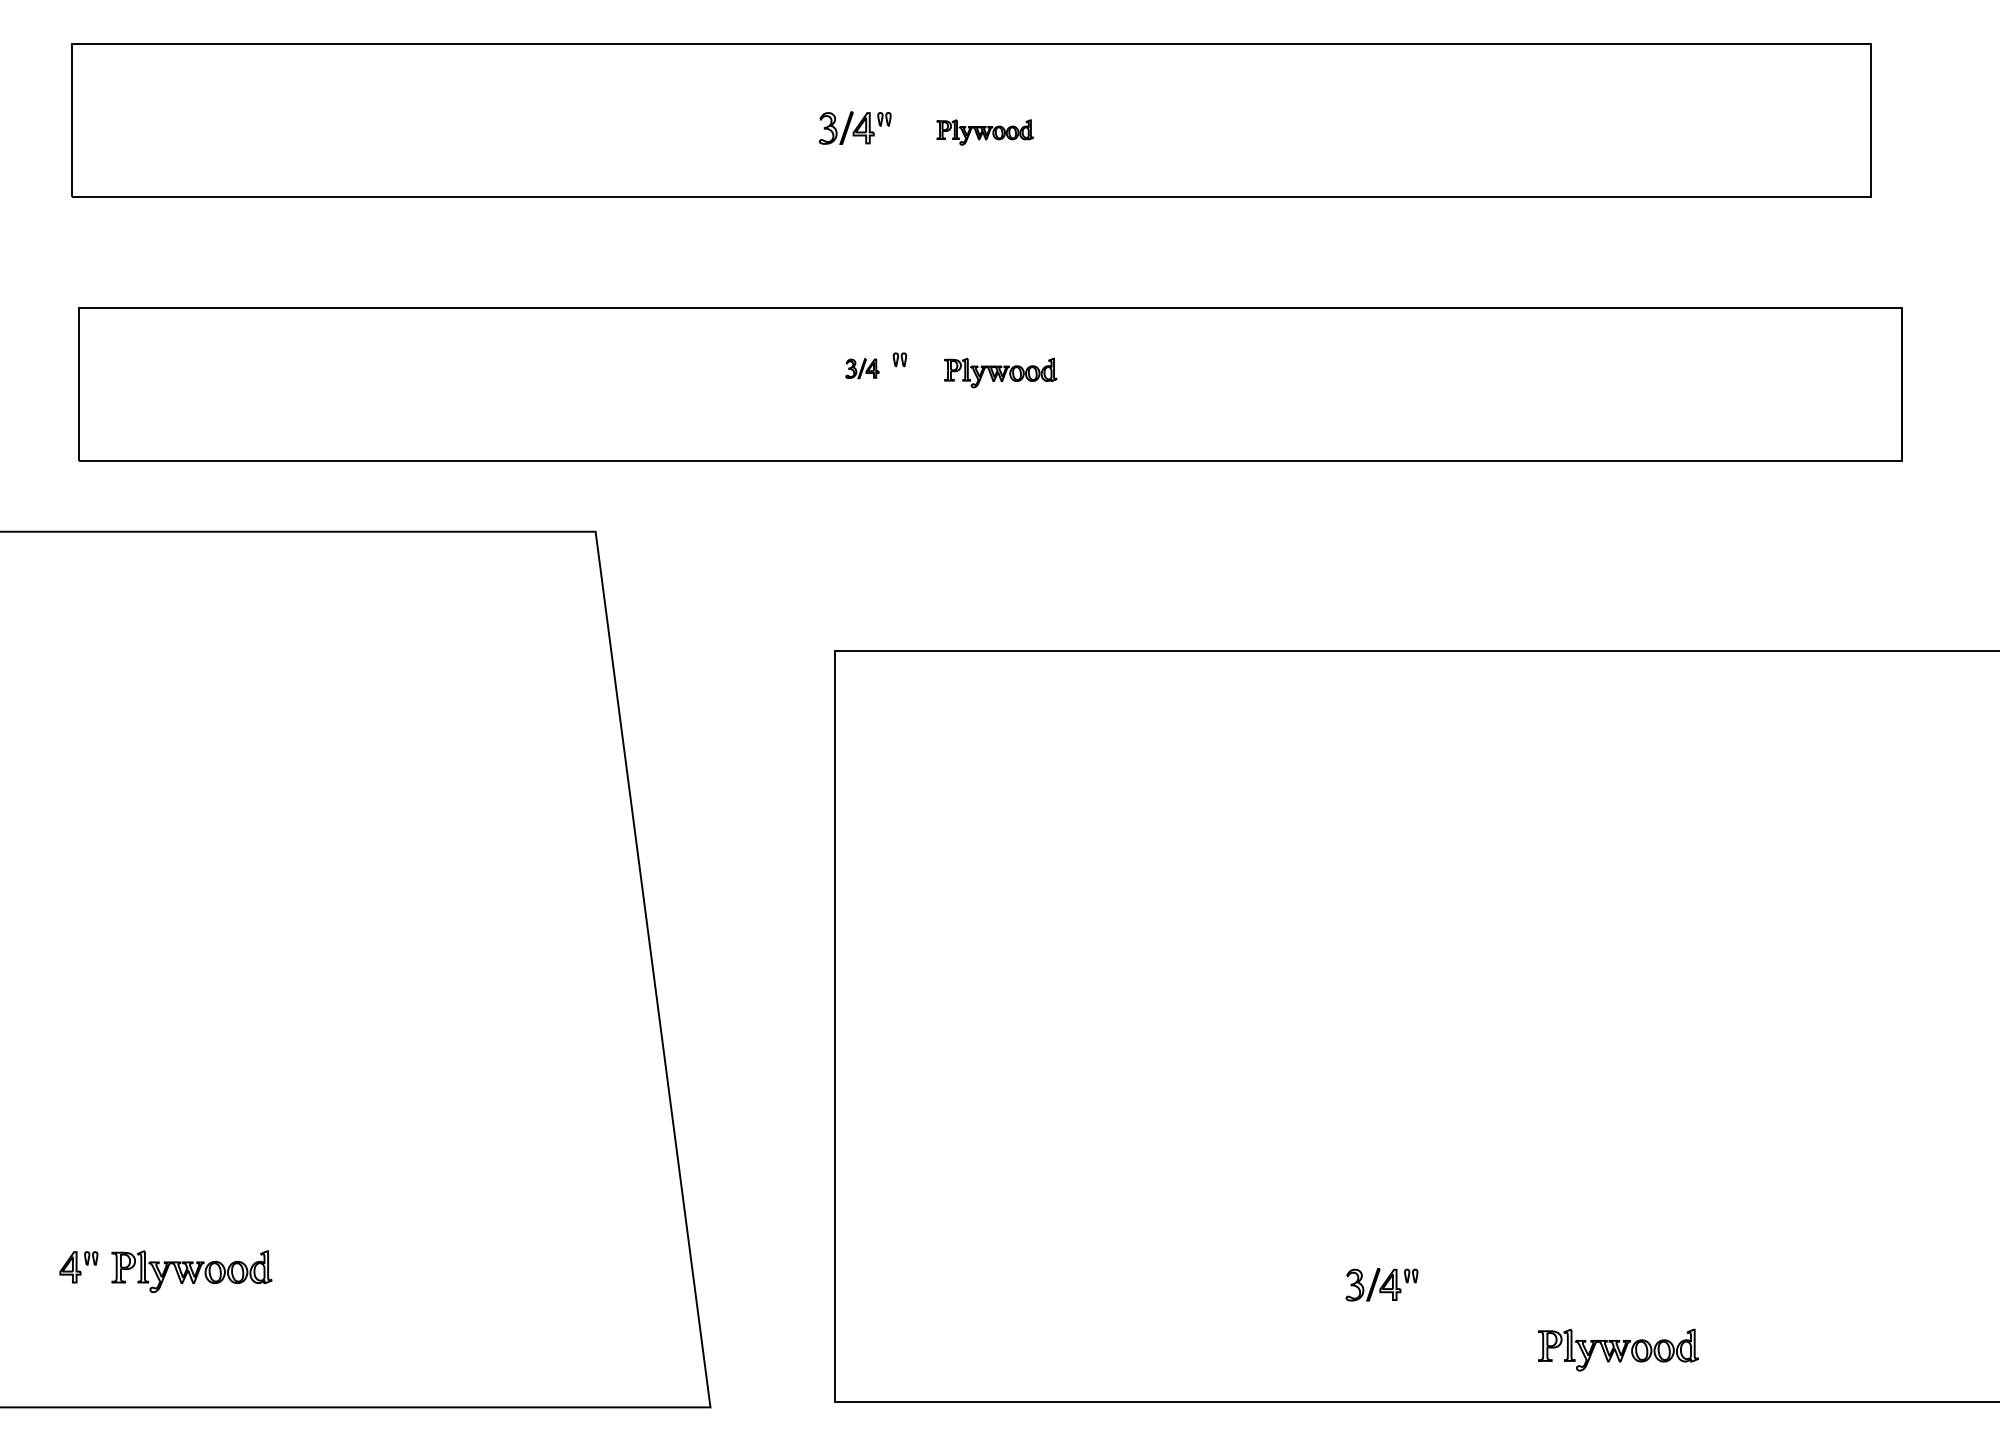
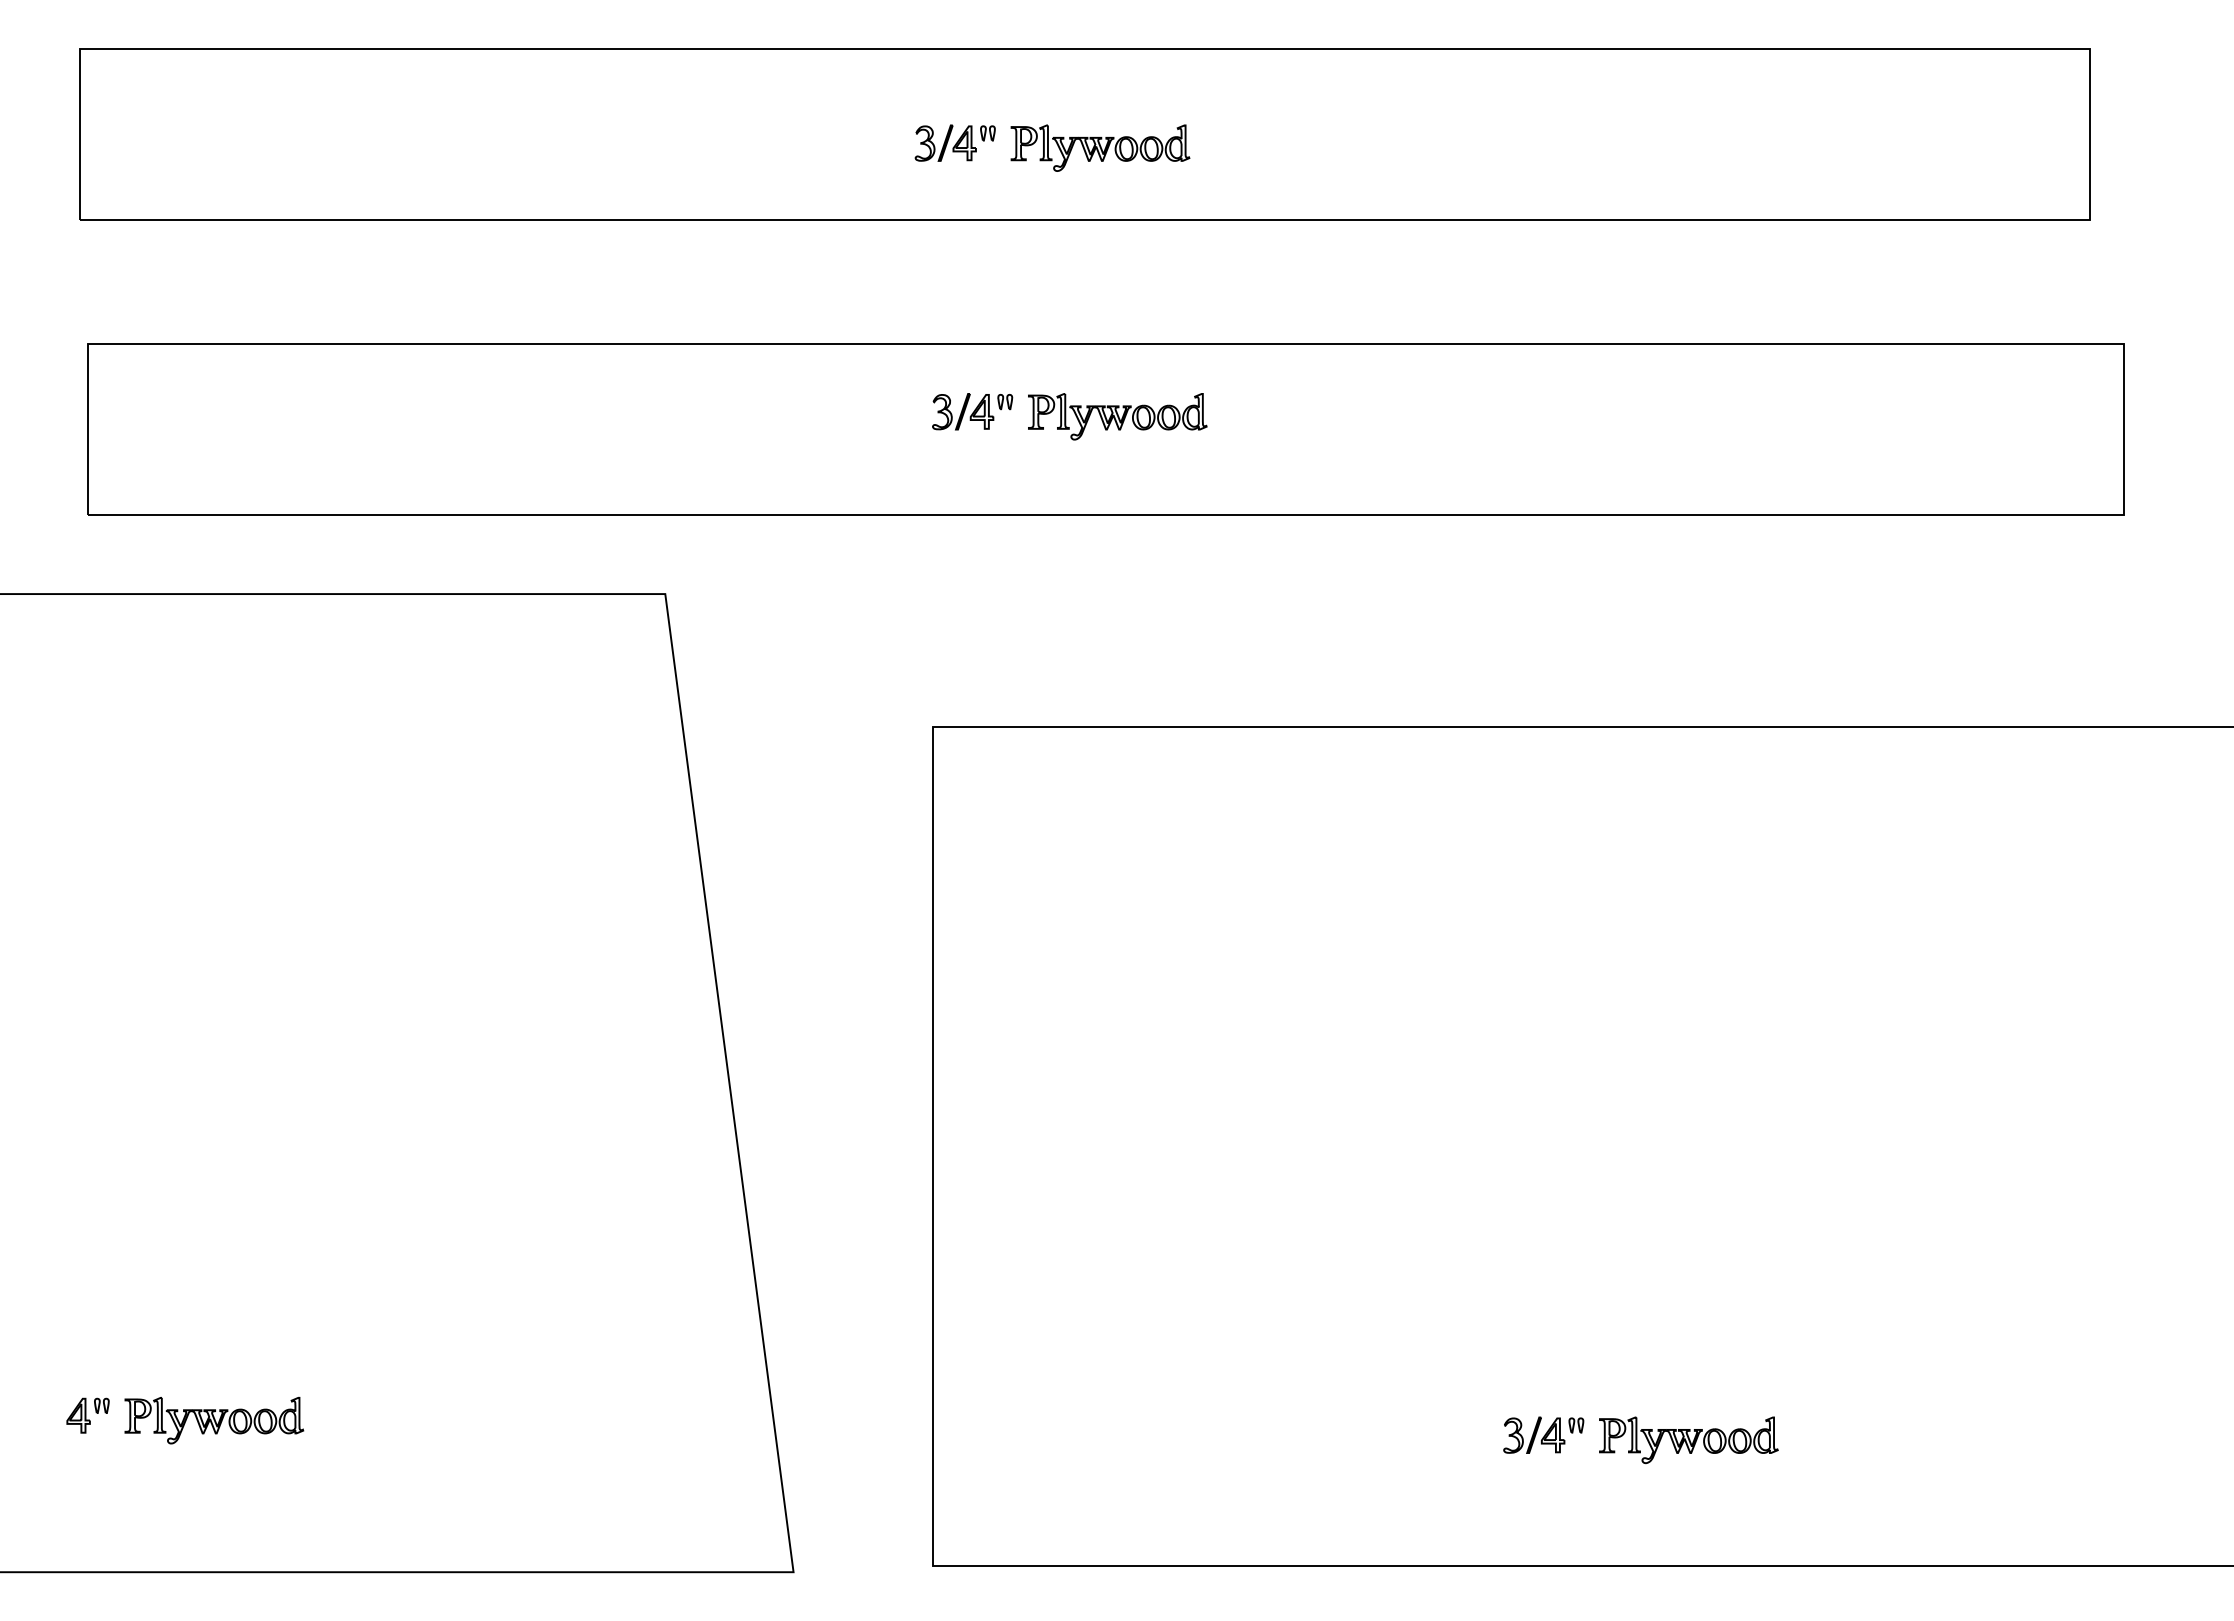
part: (985, 131) -> (1100, 147), size x1.67
part: (862, 368) -> (963, 411), size x1.67
part: (1000, 372) -> (1117, 416), size x1.43
part: (1618, 1350) -> (1688, 1440), moved

